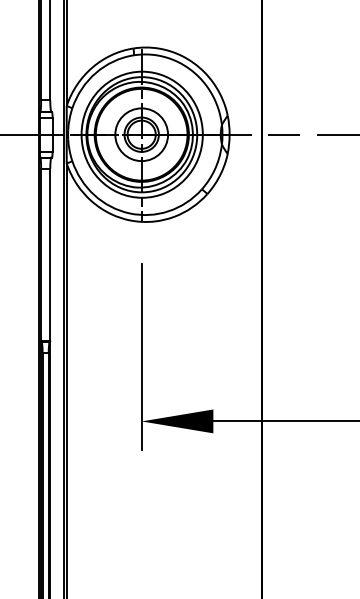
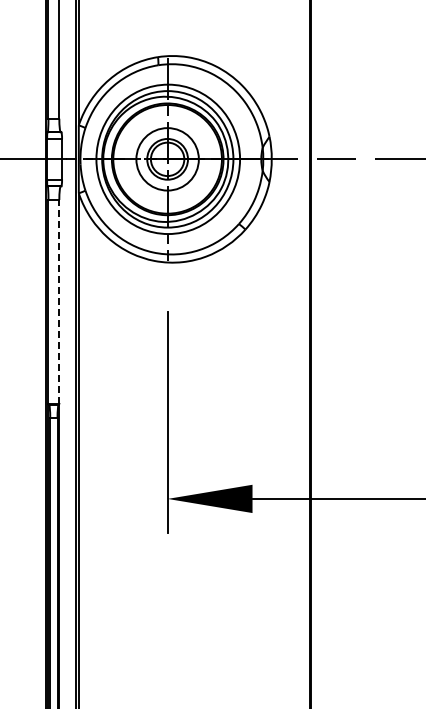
line: (50, 254) -> (59, 301), solid -> dashed

